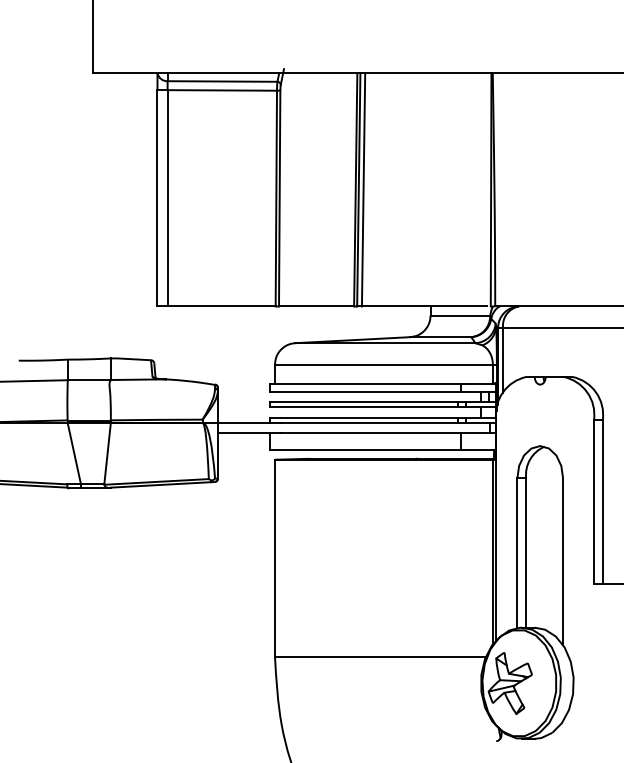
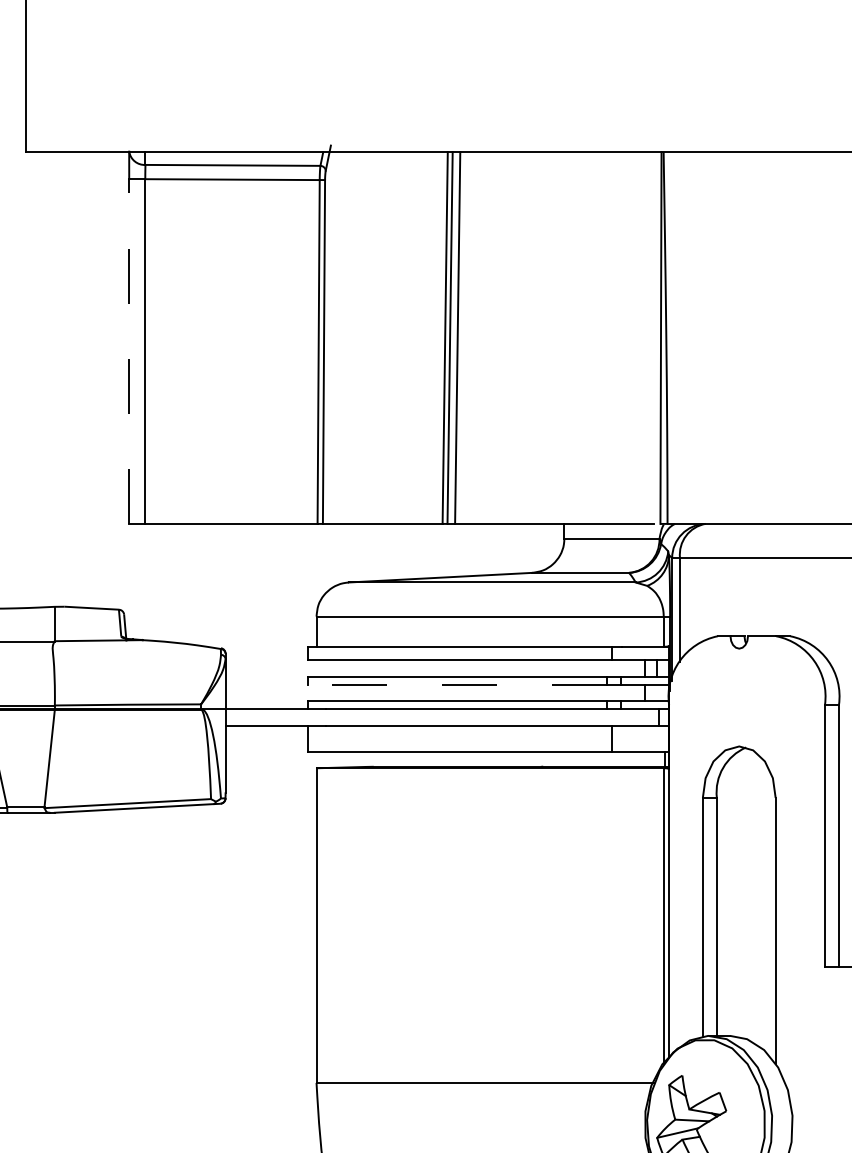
line: (157, 197) -> (129, 350), solid -> dashed
line: (363, 407) -> (457, 684), solid -> dashed

